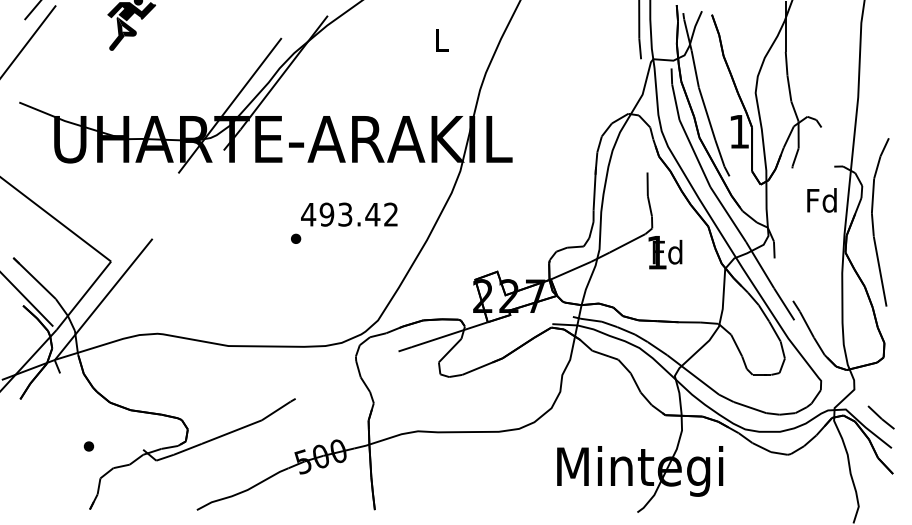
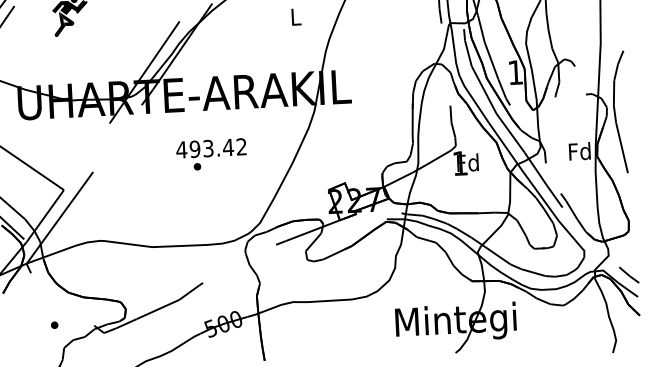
text: (821, 200) -> (579, 151), moved
text: (349, 214) -> (211, 148), moved
curve: (873, 222) -> (615, 112), moved

